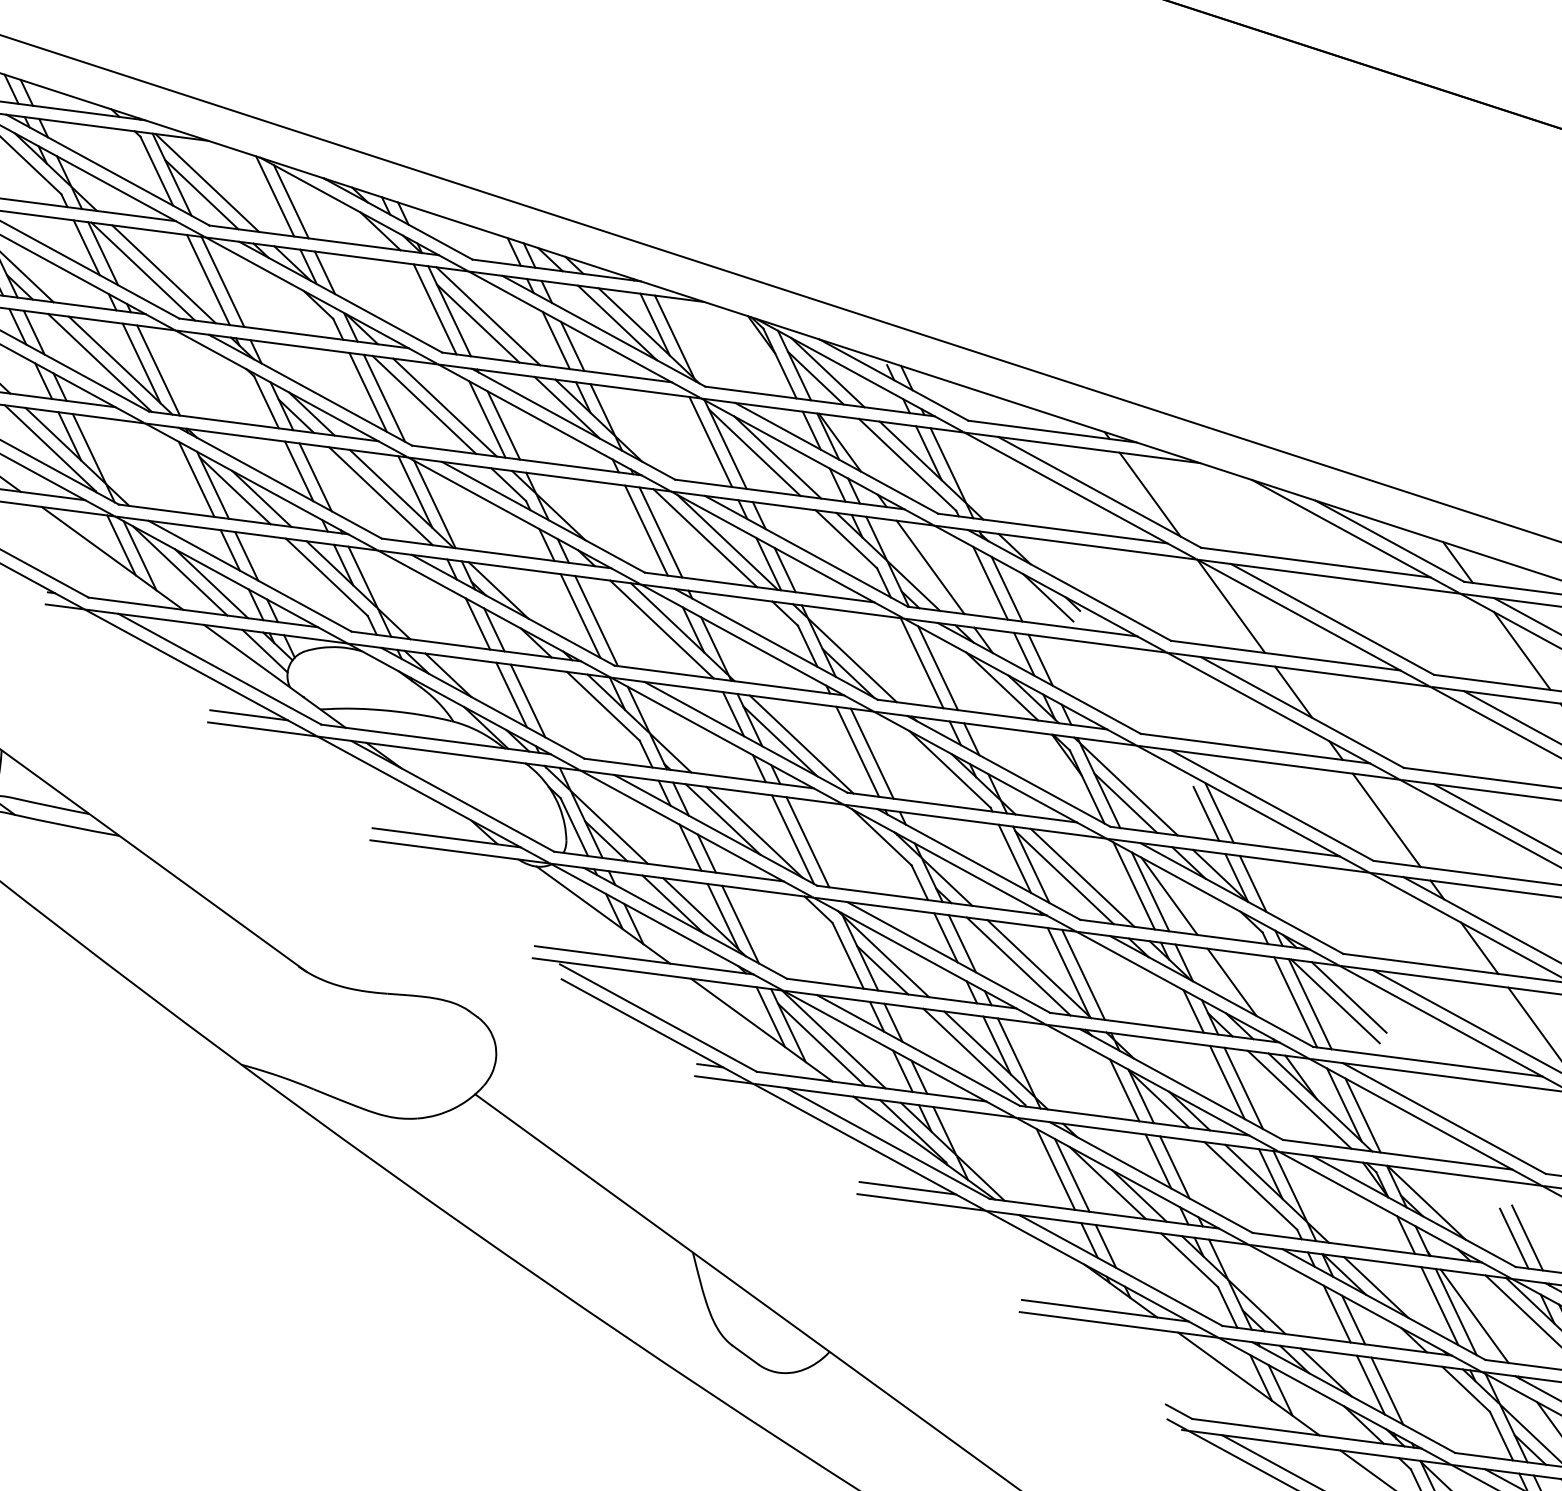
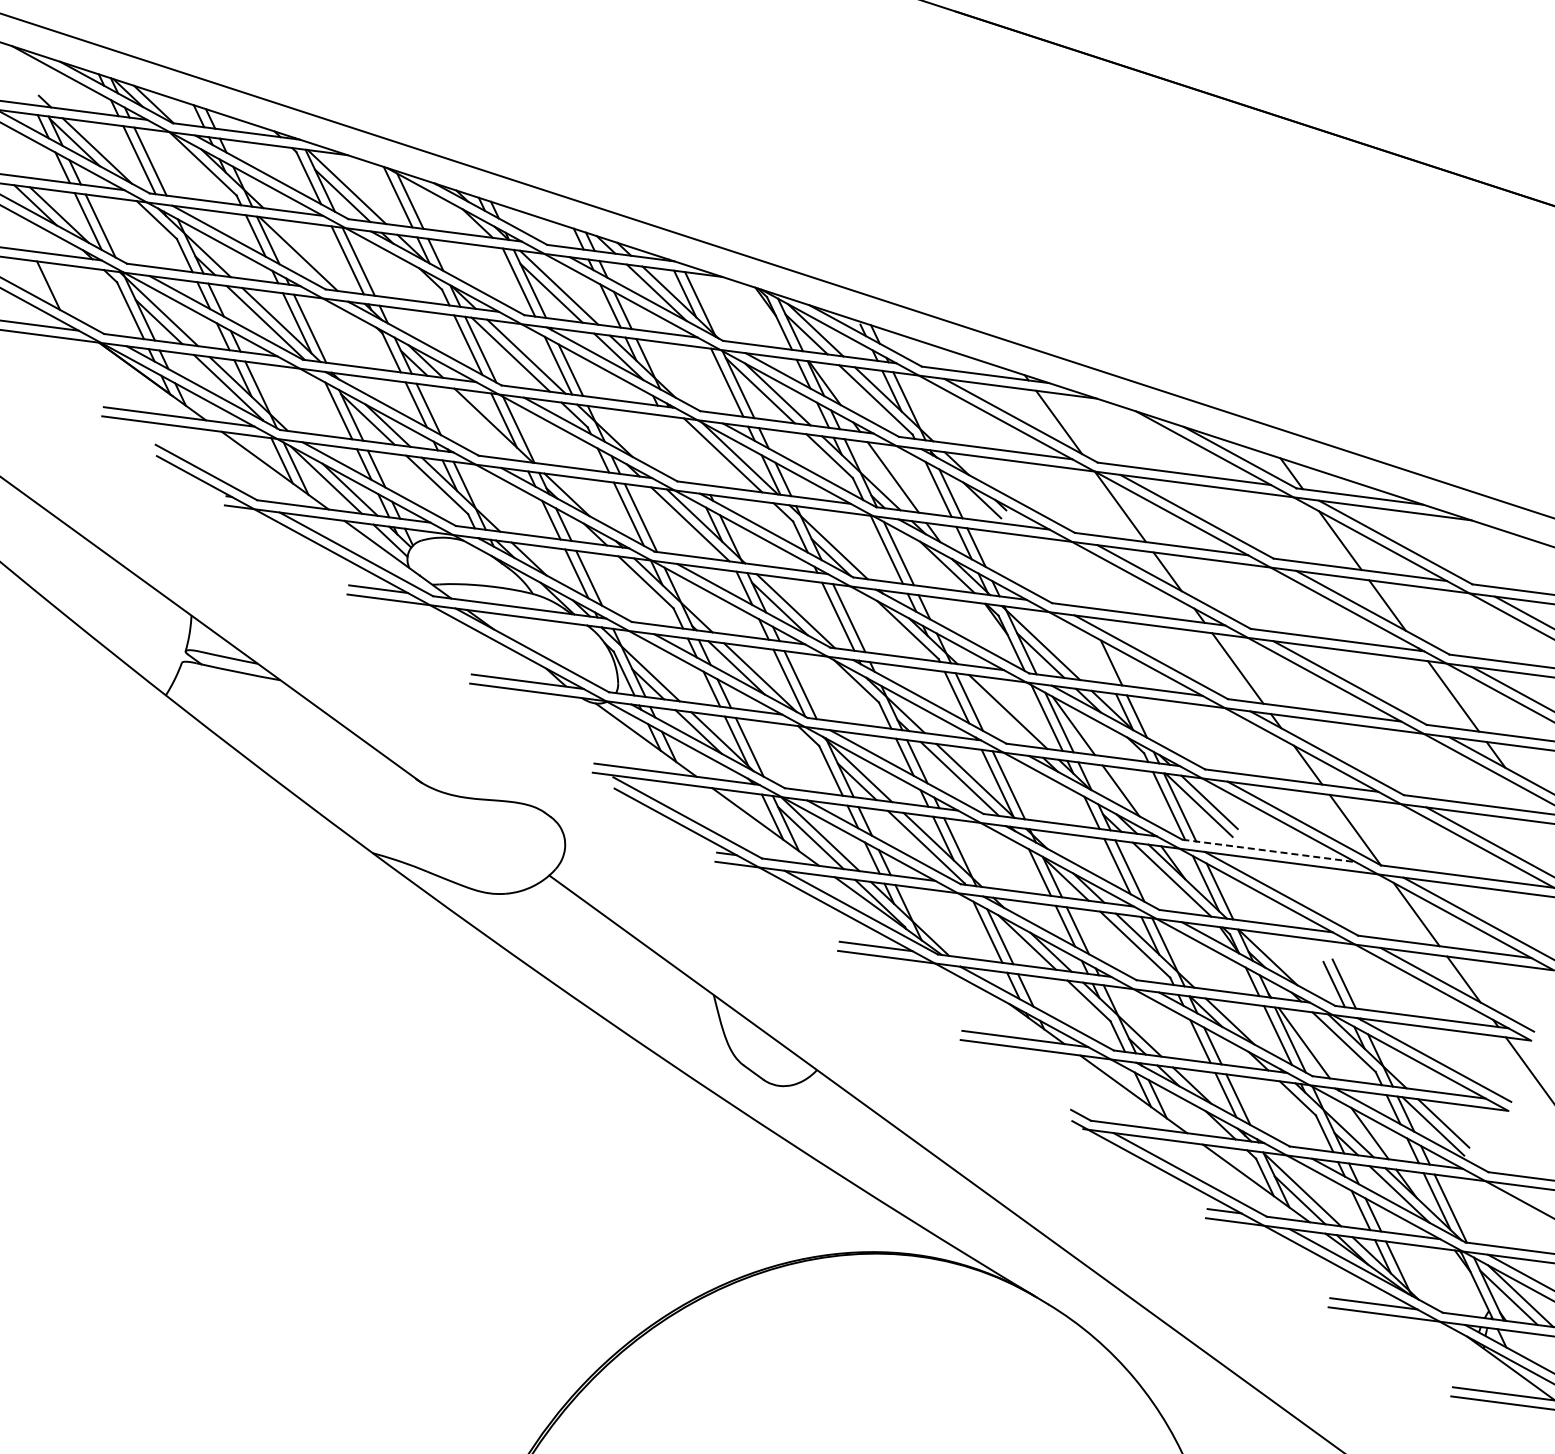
line: (164, 274) -> (314, 256), removed
line: (380, 495) -> (477, 423), removed
line: (646, 530) -> (678, 449), removed
line: (660, 533) -> (689, 451), removed
line: (1206, 813) -> (1101, 663), removed
line: (1064, 877) -> (994, 711), removed
line: (1428, 1061) -> (1269, 850), solid -> dashed

